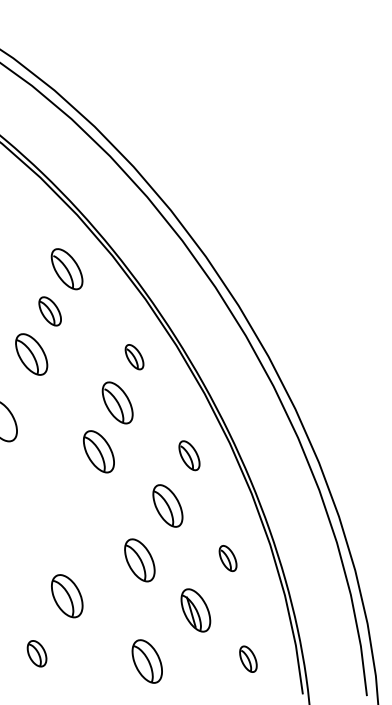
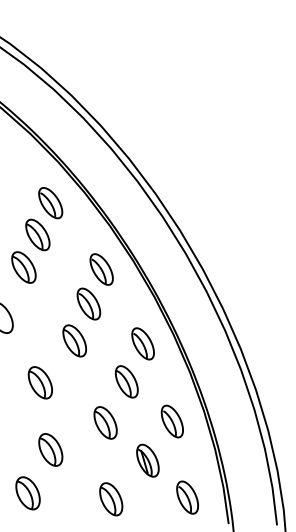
part: (49, 310) -> (37, 234), size x1.43
part: (134, 357) -> (101, 269), size x1.67
part: (188, 455) -> (142, 343), size x1.43
part: (52, 506) -> (39, 382), added
part: (227, 558) -> (171, 421), size x1.67
part: (36, 653) -> (27, 493), size x1.67
part: (248, 659) -> (187, 497), size x1.67

